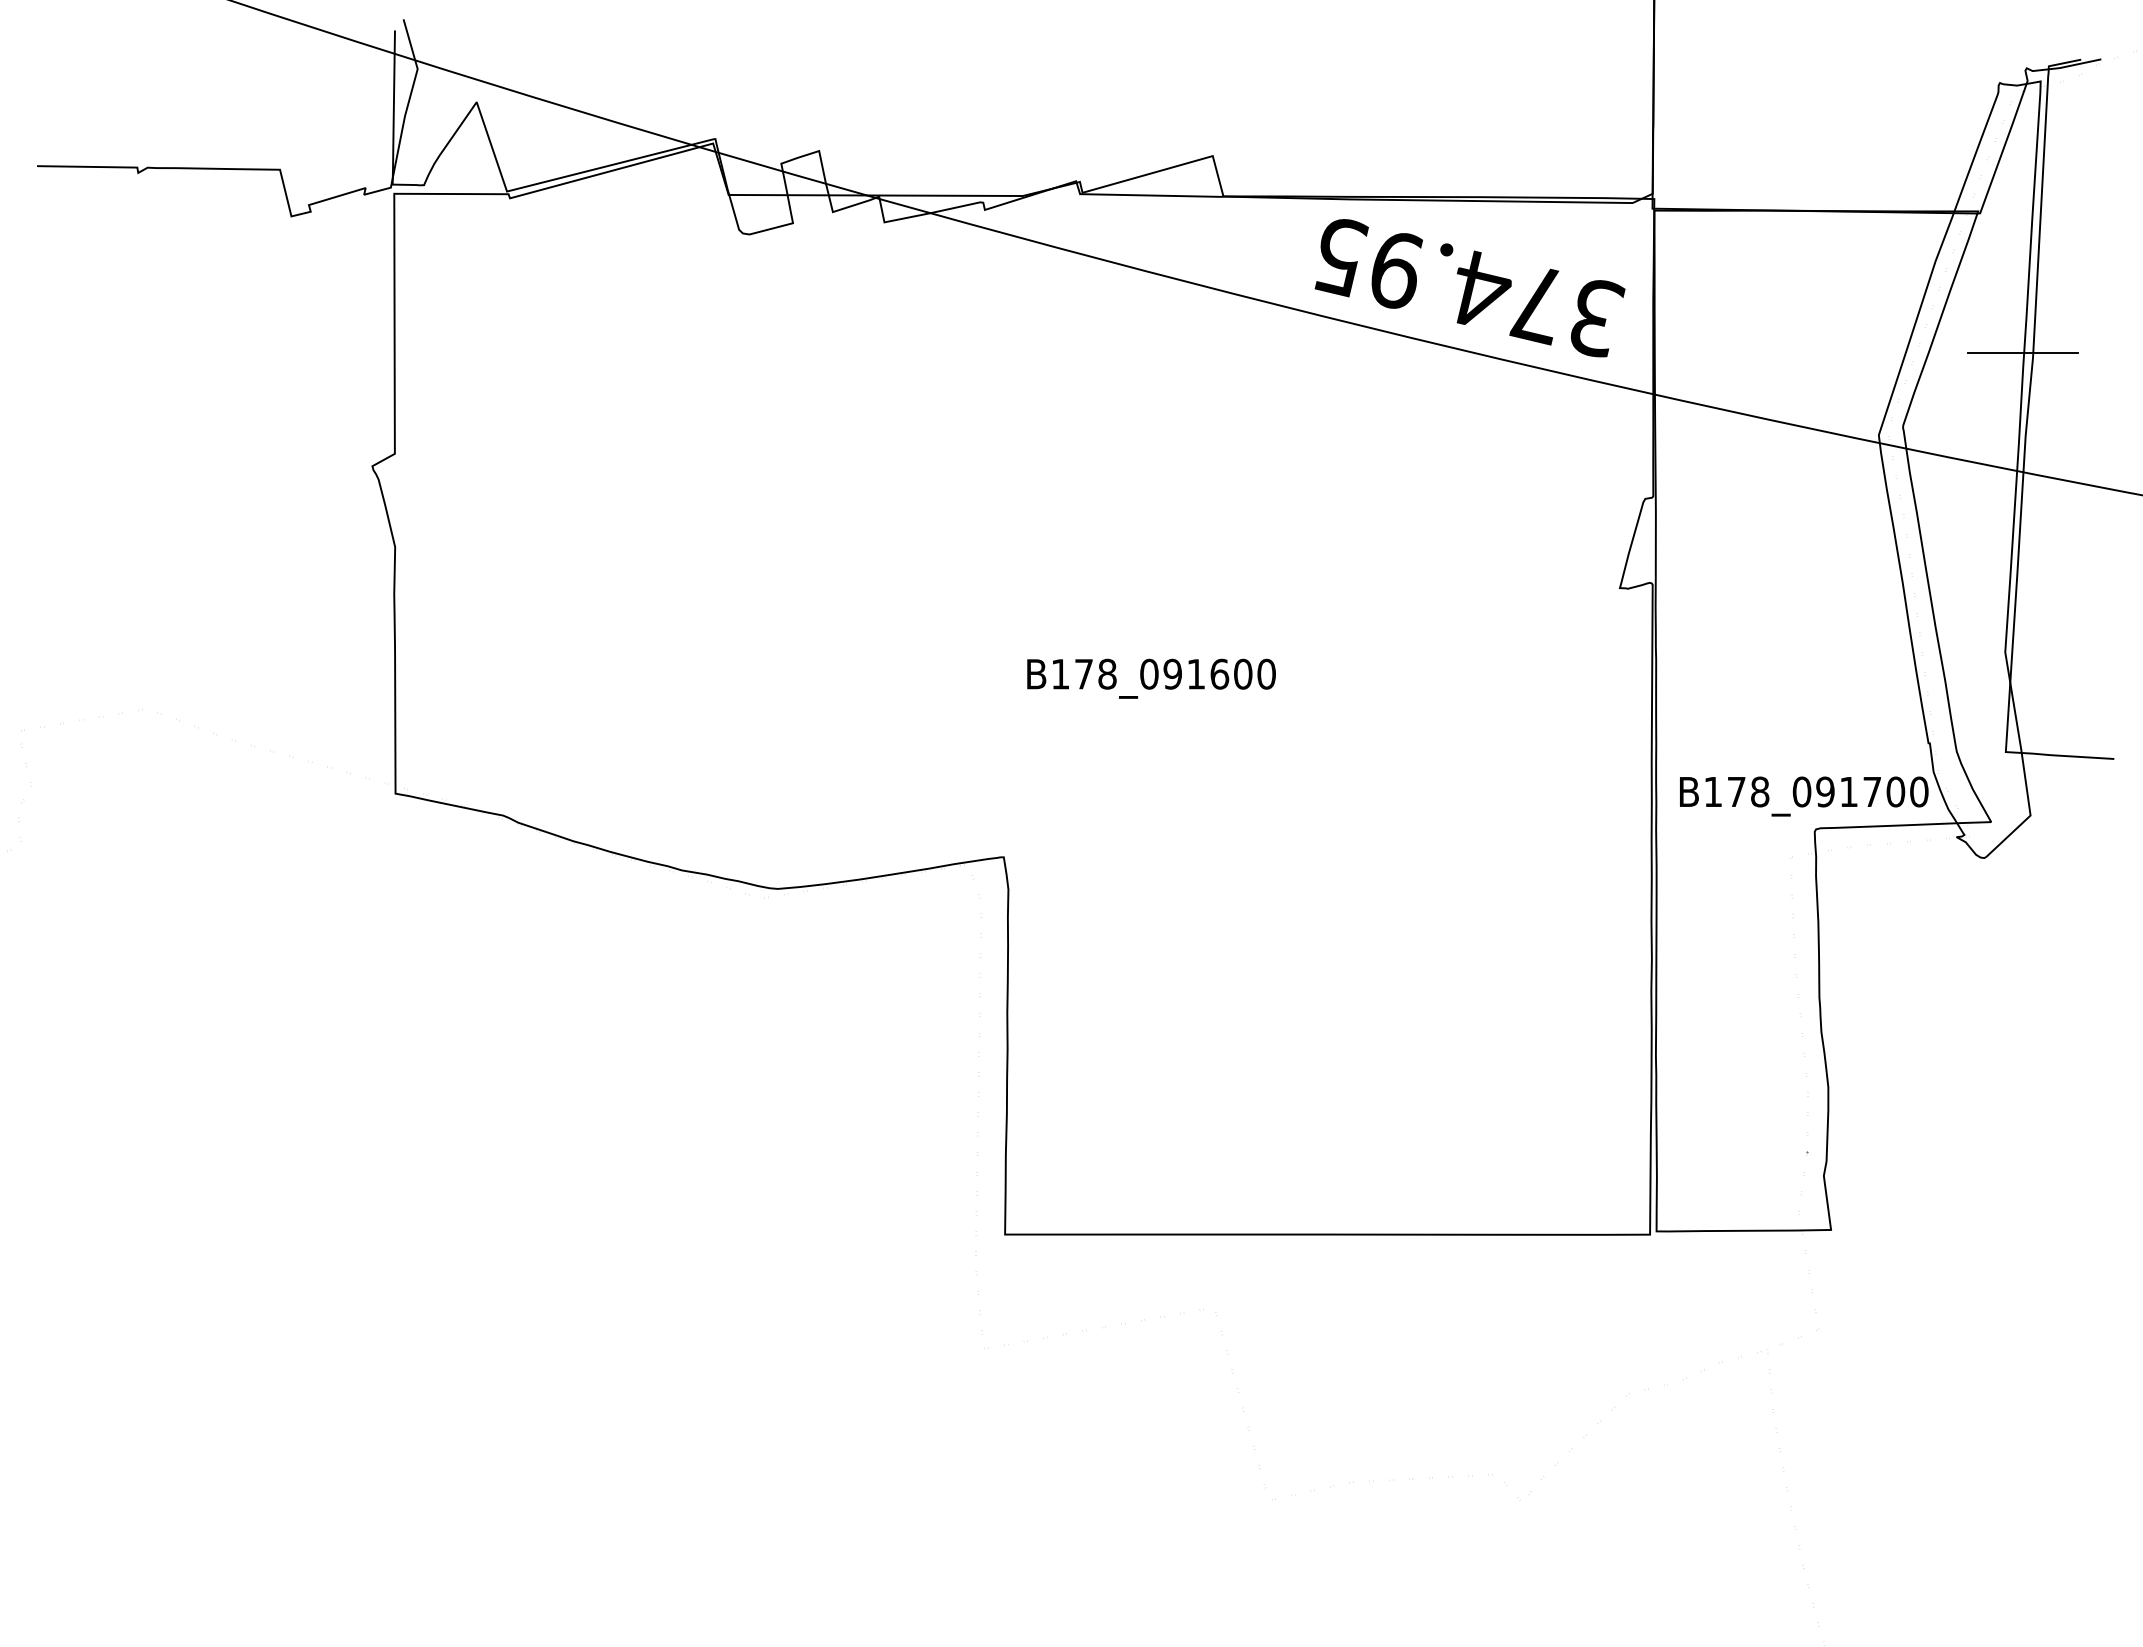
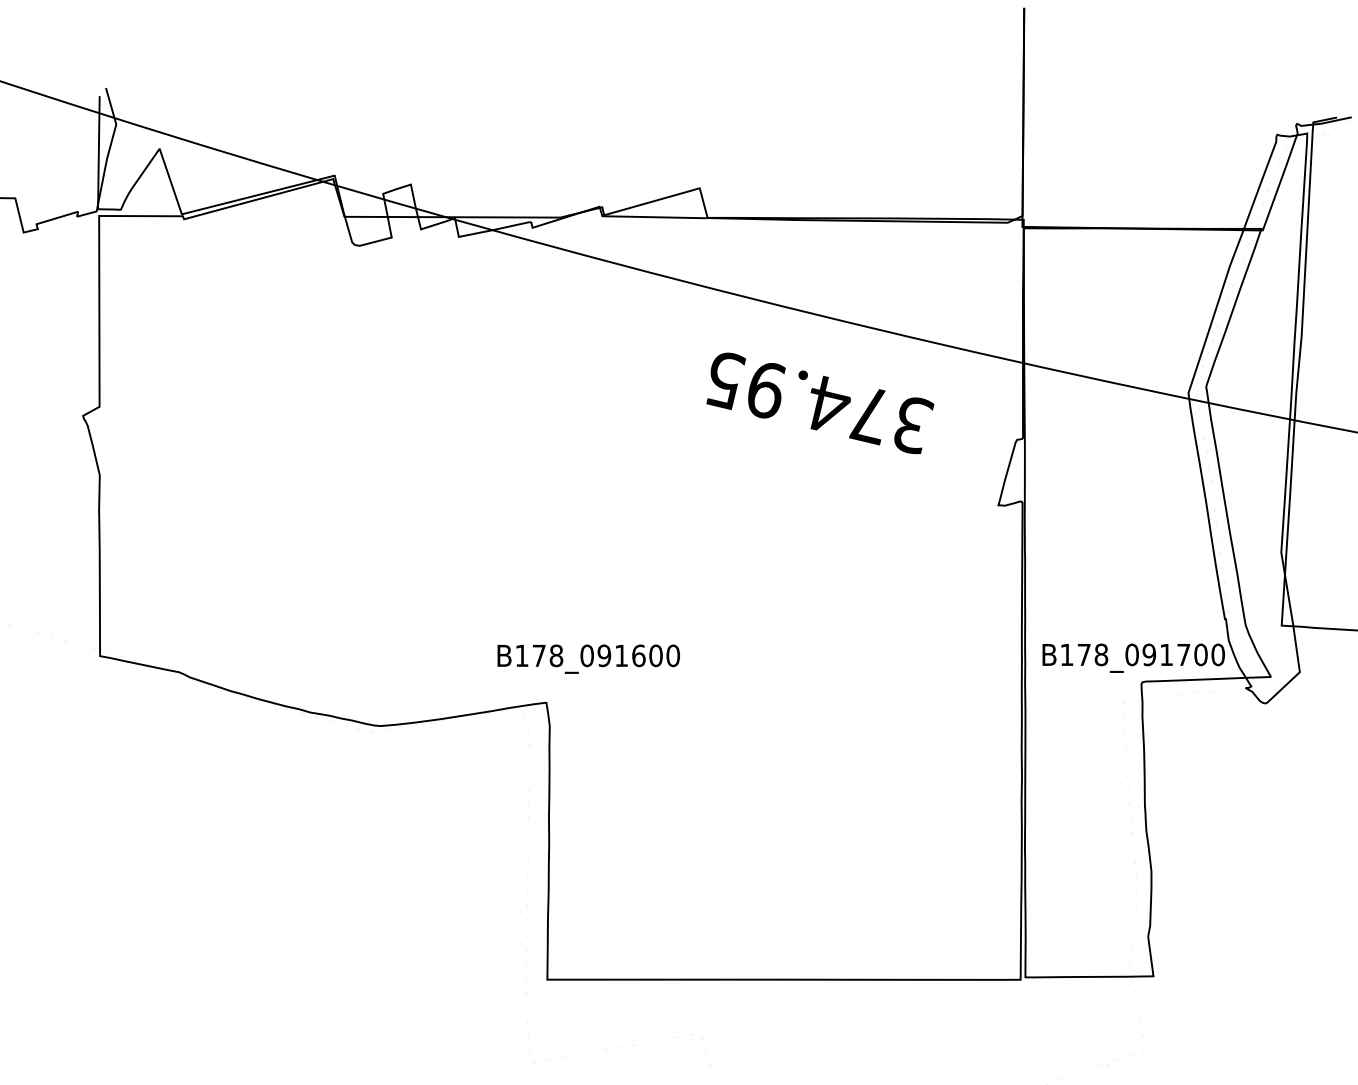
text: (1469, 288) -> (819, 403), moved
line: (2022, 352) -> (1293, 332), removed
text: (1151, 678) -> (588, 658), moved

